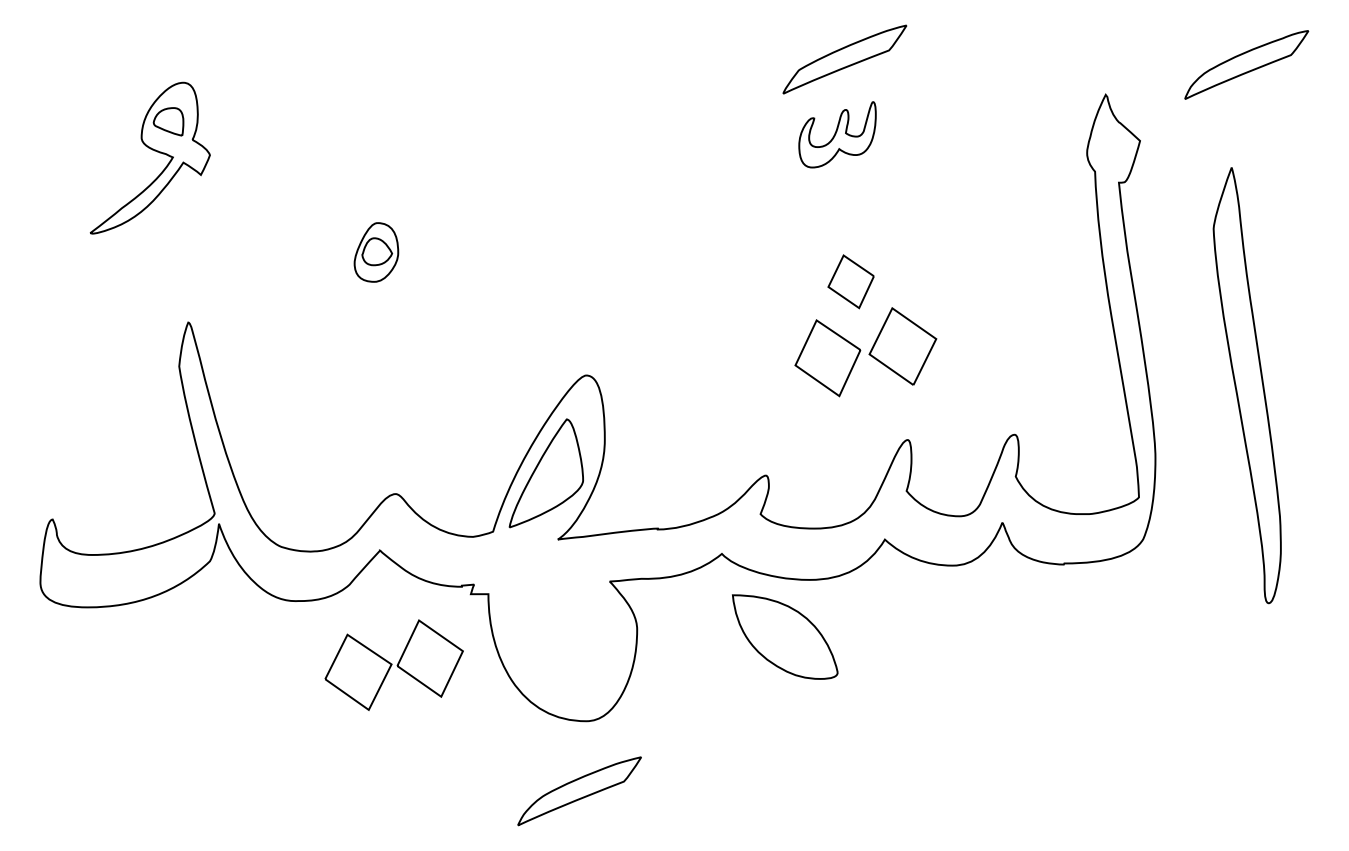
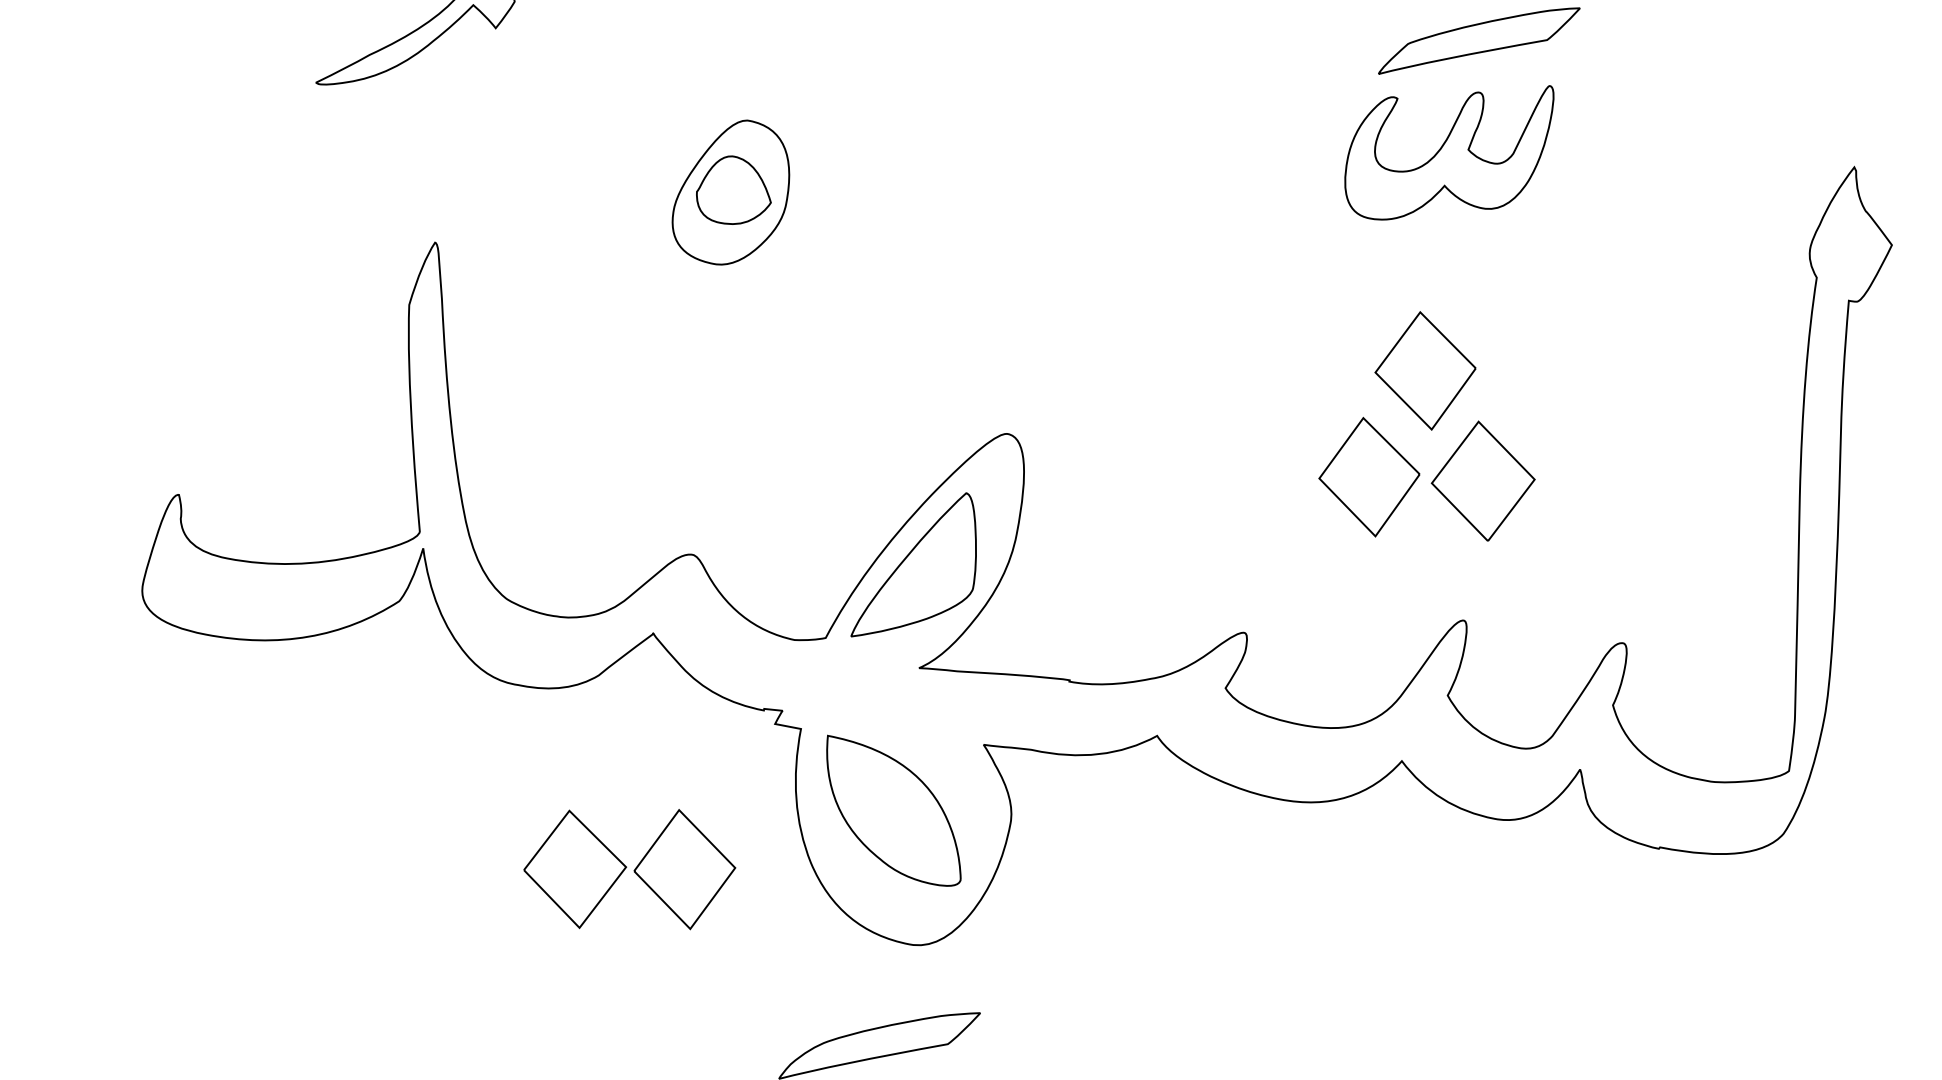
part: (837, 134) -> (1447, 149), size x1.67
part: (376, 252) -> (732, 192), size x1.67
part: (850, 281) -> (1424, 370), size x1.43
part: (785, 636) -> (893, 811), moved
part: (393, 664) -> (628, 867), moved

